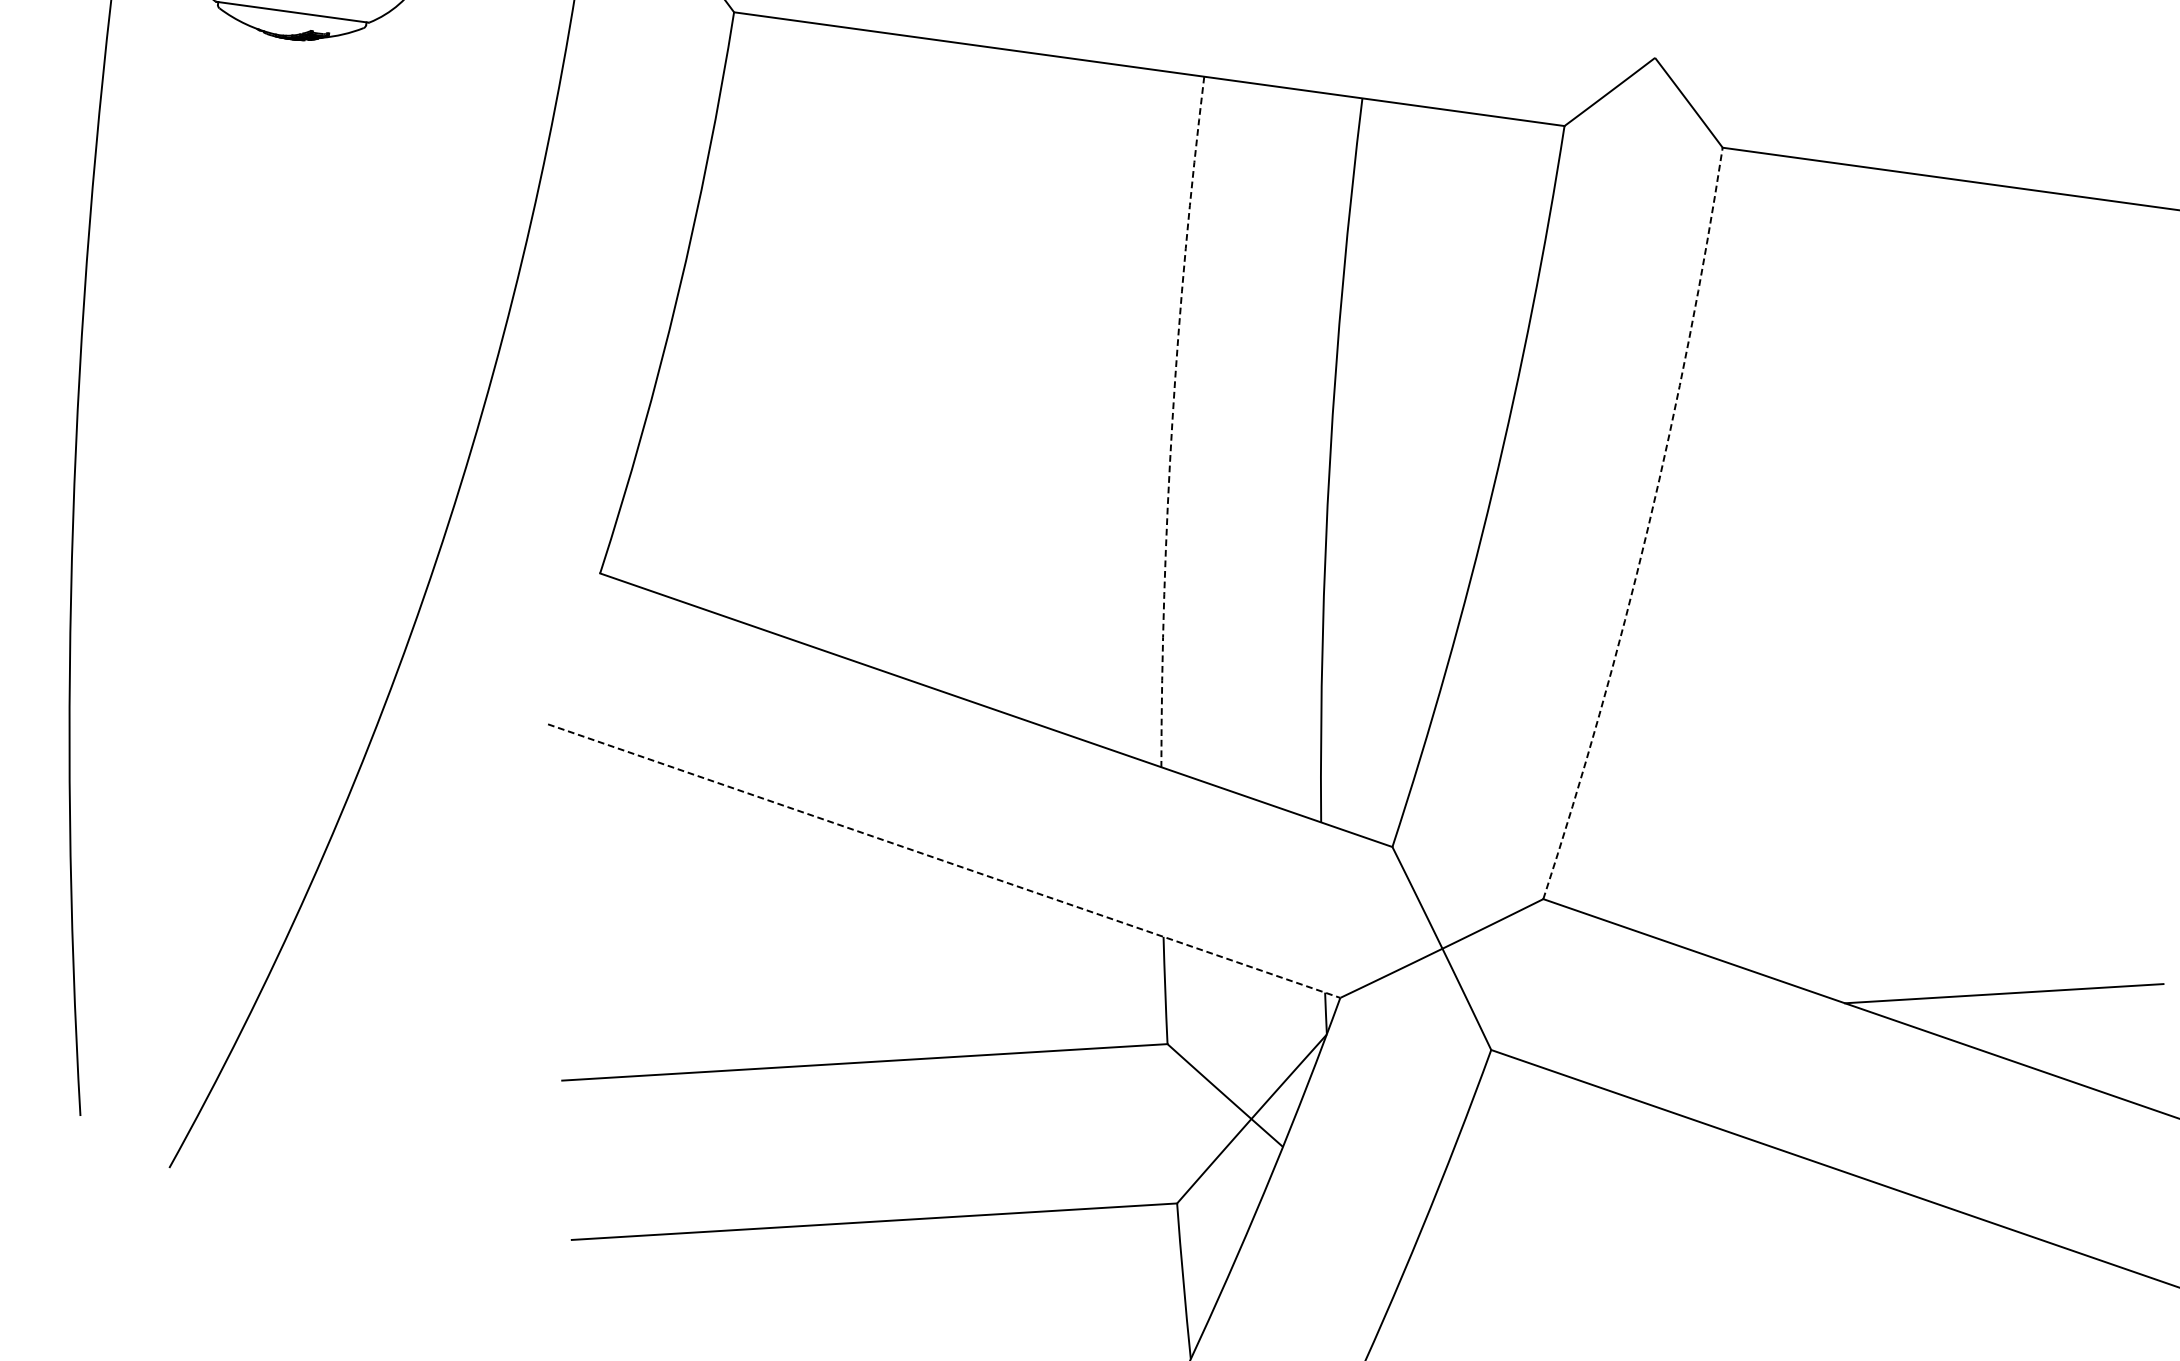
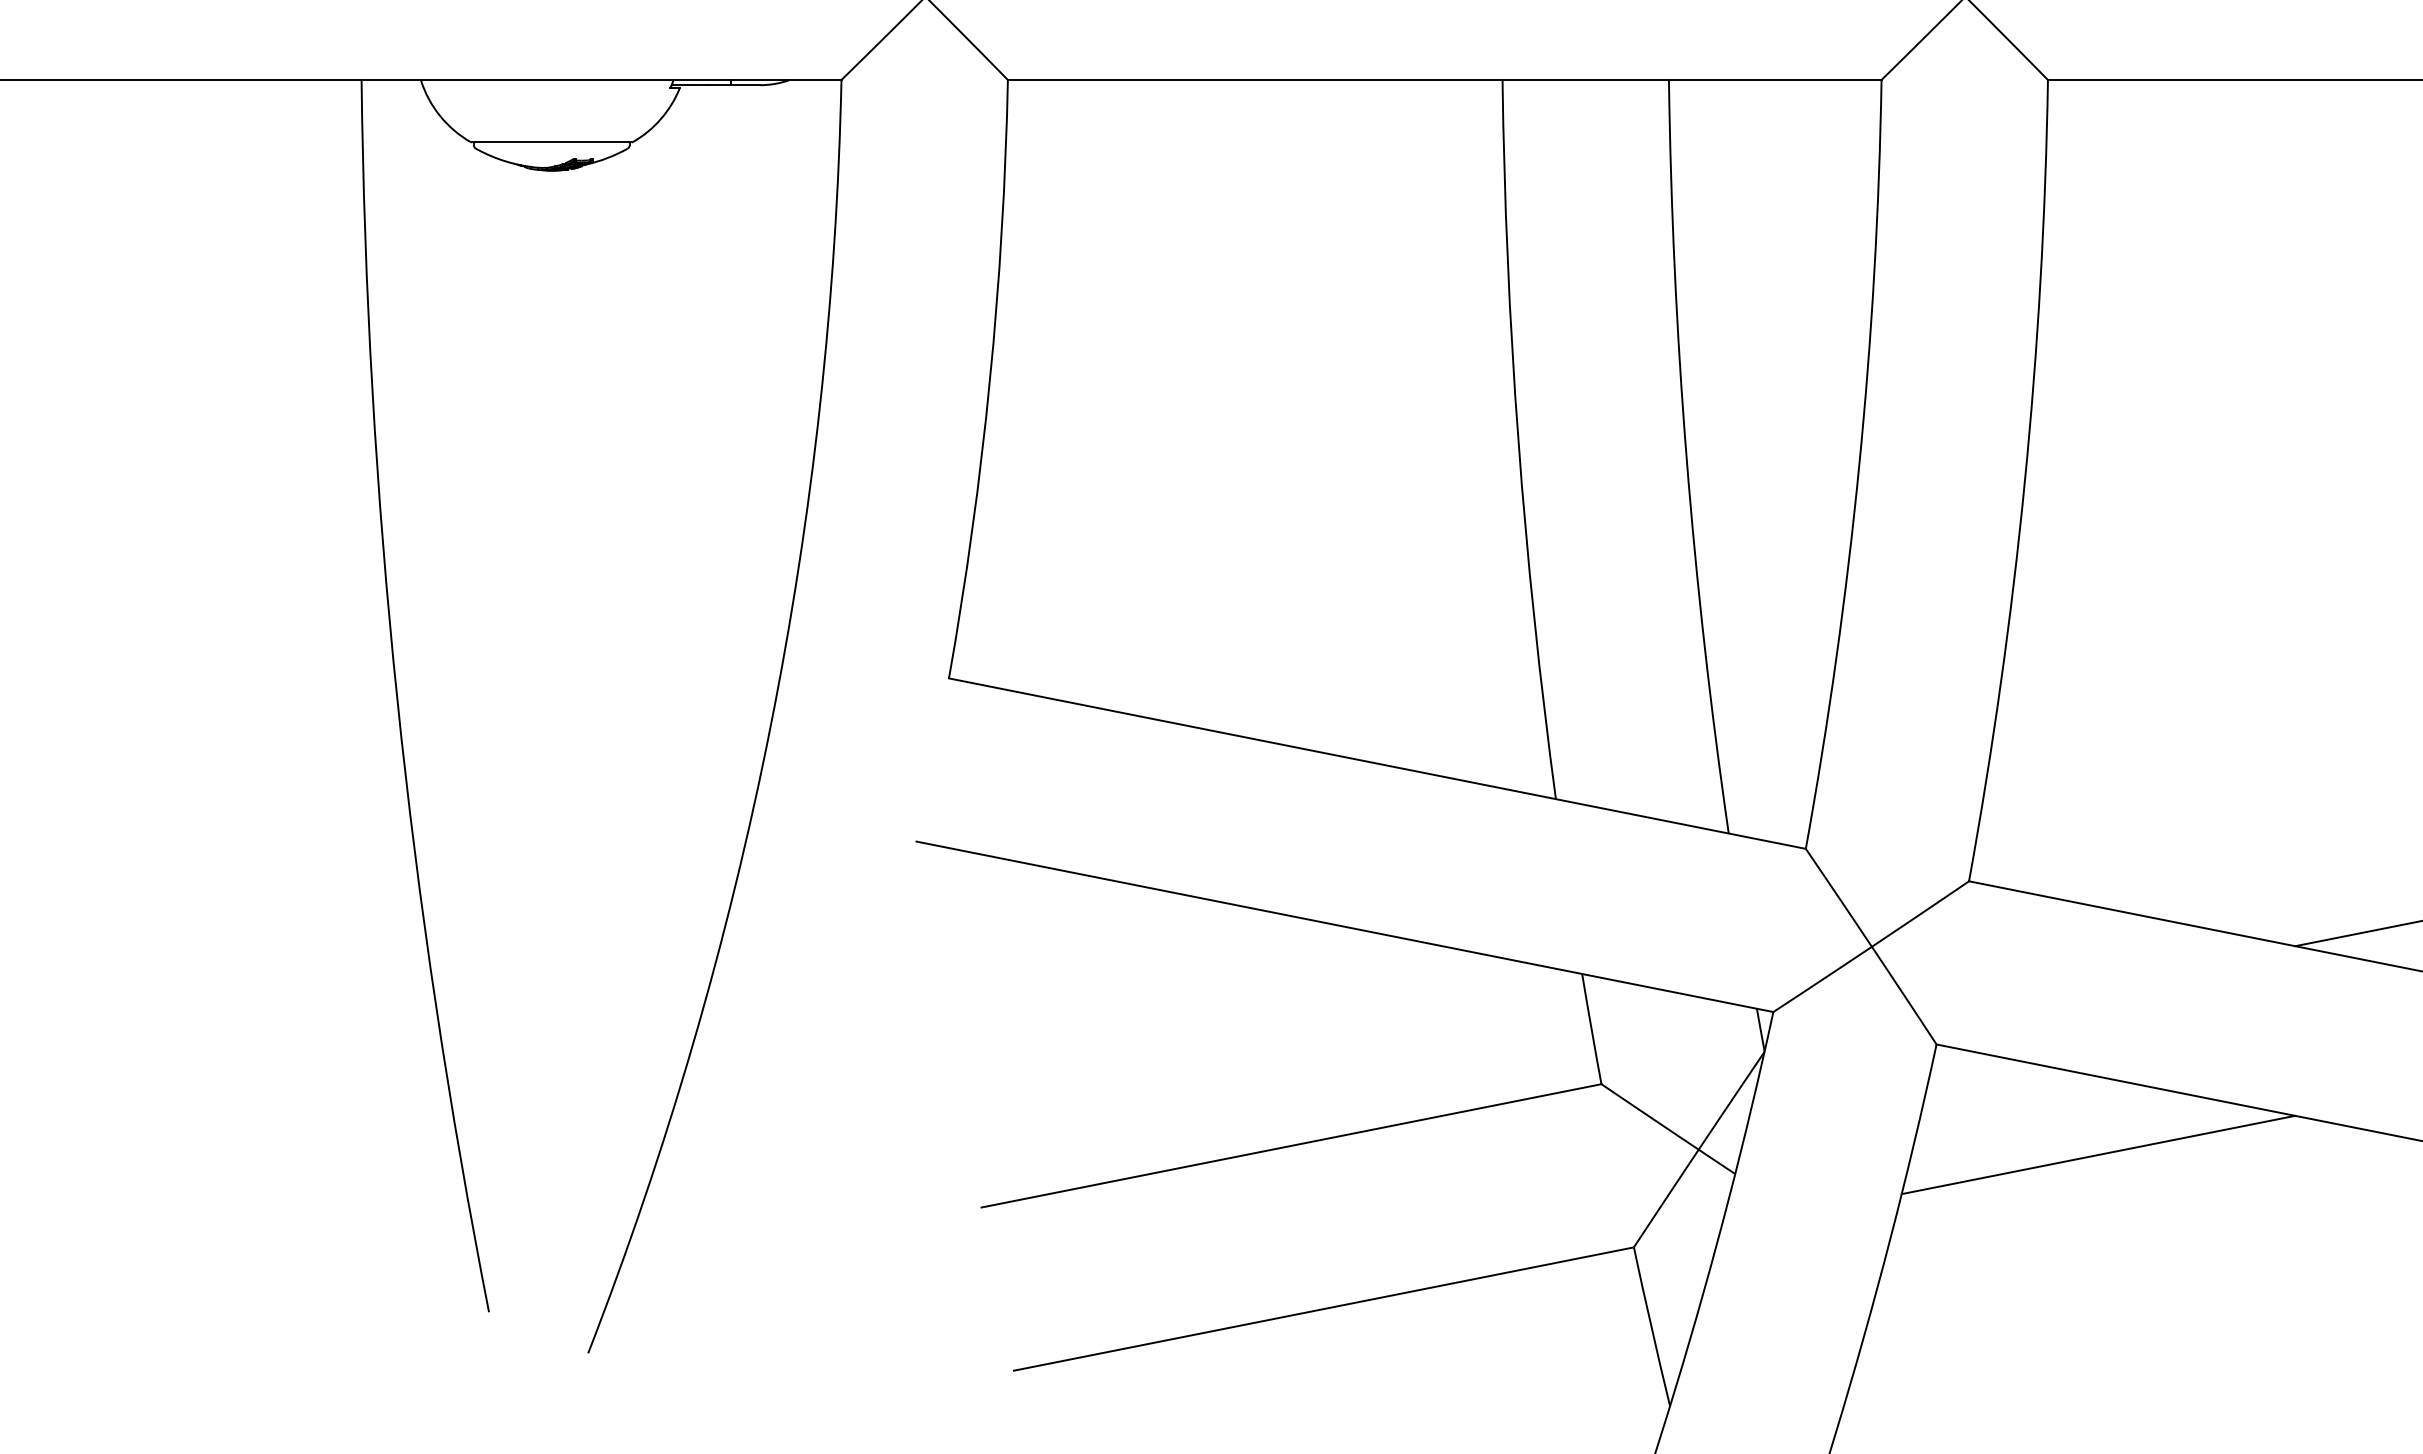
arc: (1172, 421) -> (1518, 440), dashed -> solid
arc: (1647, 527) -> (2024, 482), dashed -> solid
line: (943, 860) -> (1344, 926), dashed -> solid
line: (1630, 1175) -> (2098, 1154), added

